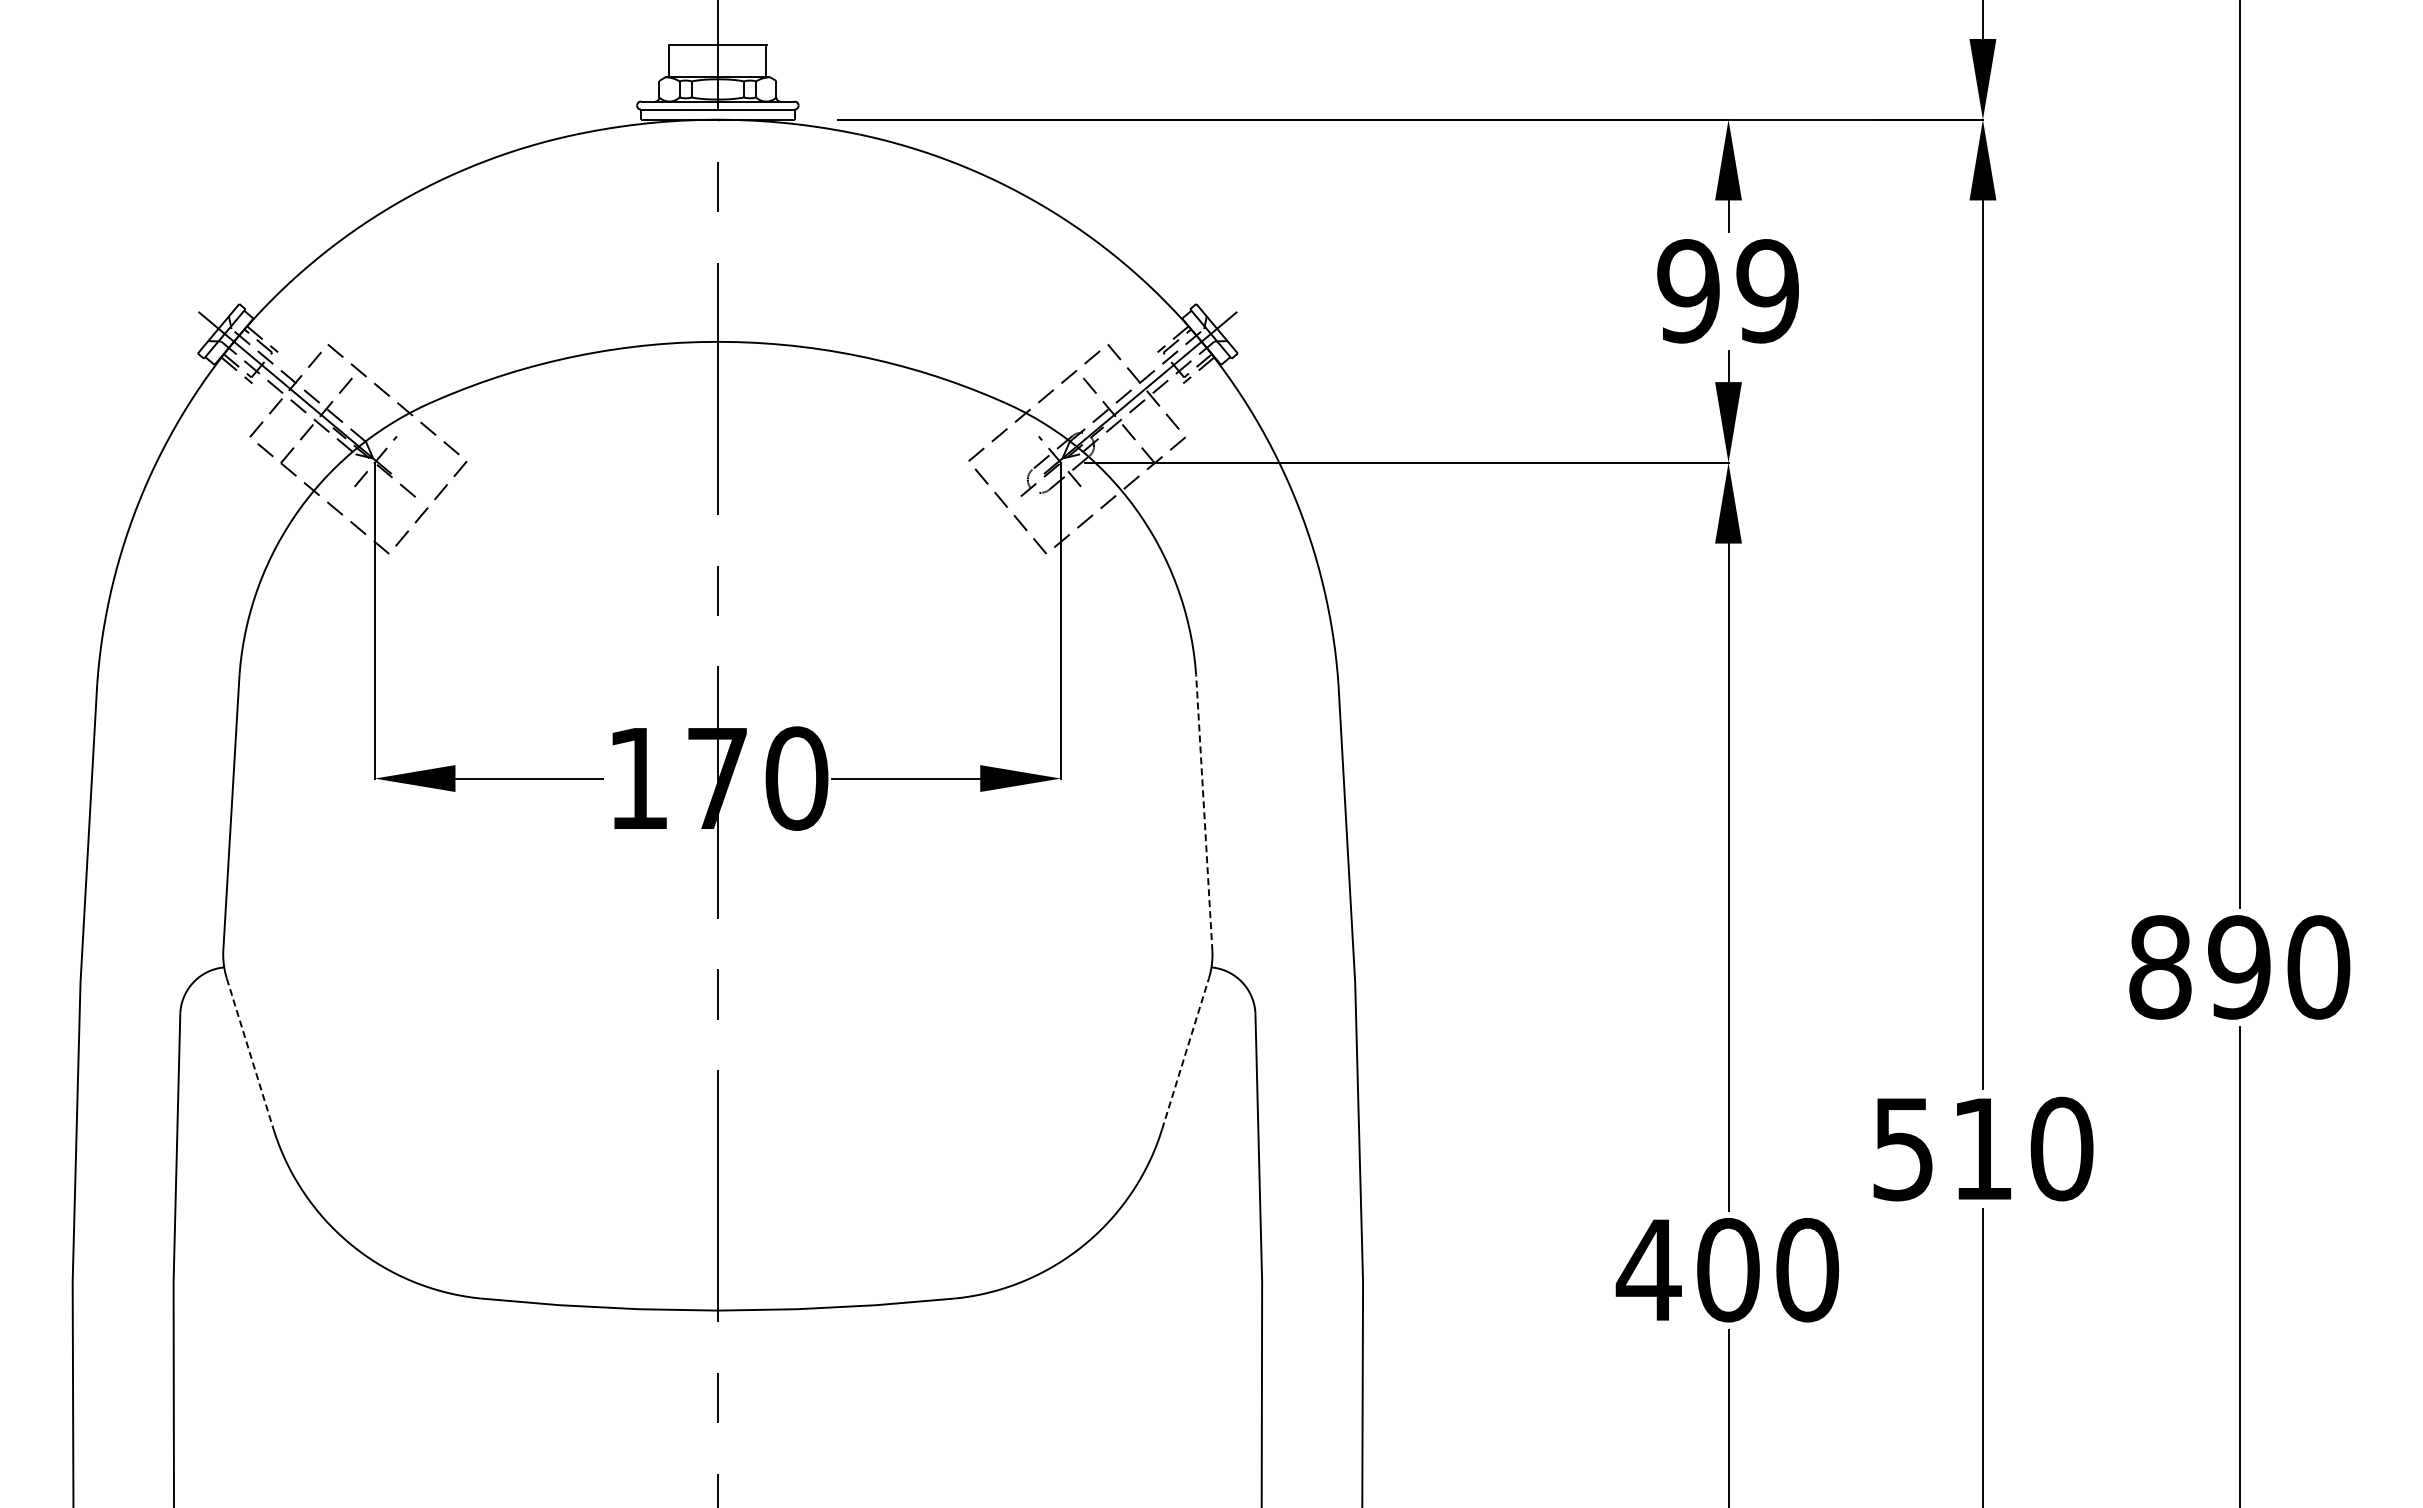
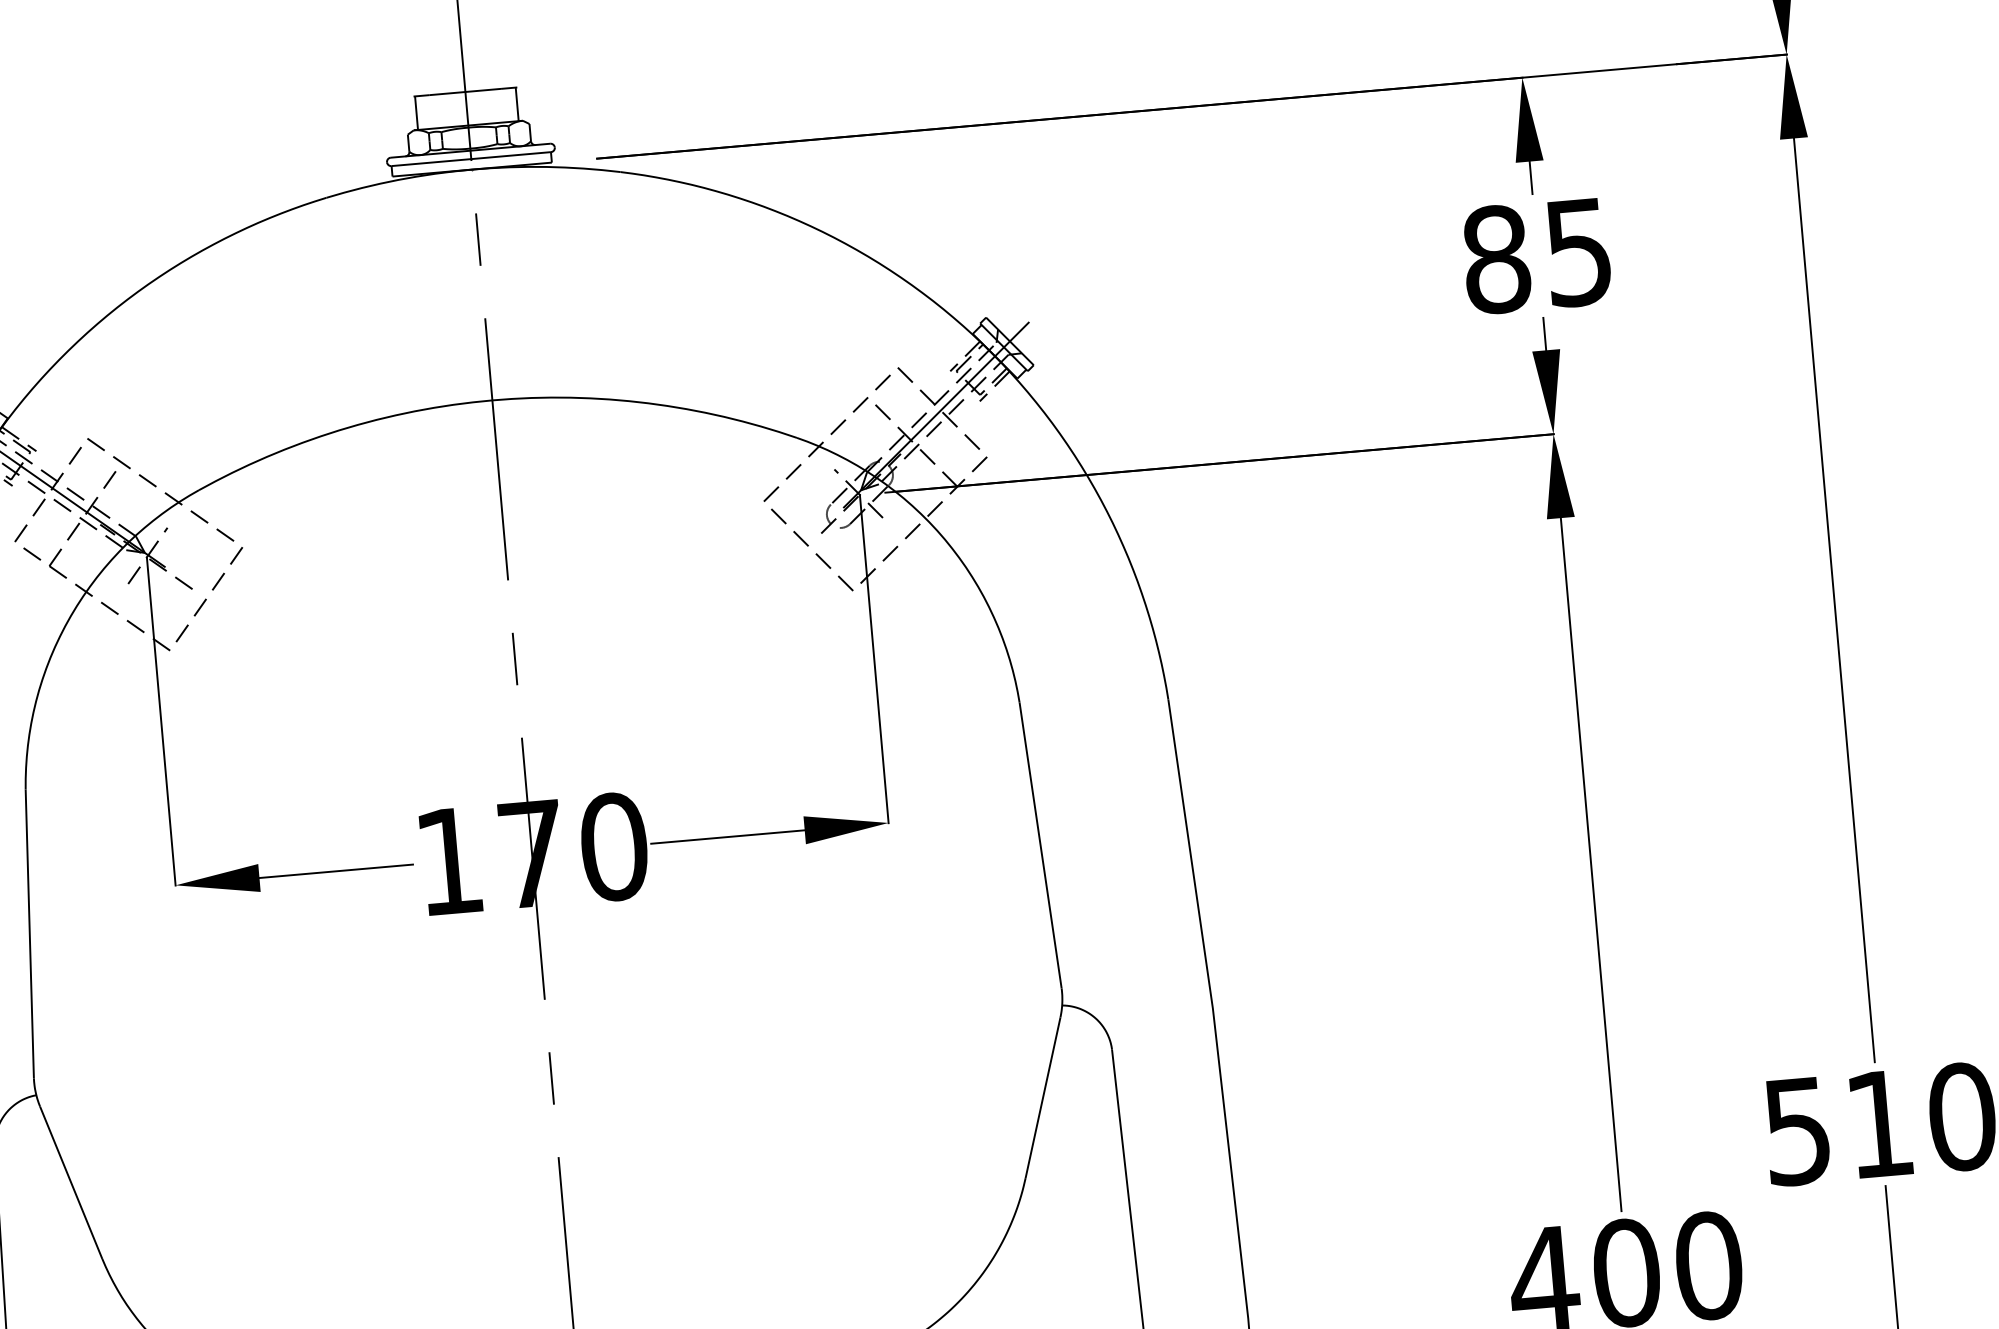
text: (1727, 291) -> (1536, 256), 99 -> 85
line: (1204, 812) -> (1040, 845), dashed -> solid
line: (250, 1053) -> (71, 1182), dashed -> solid
line: (1185, 1053) -> (1042, 1097), dashed -> solid

